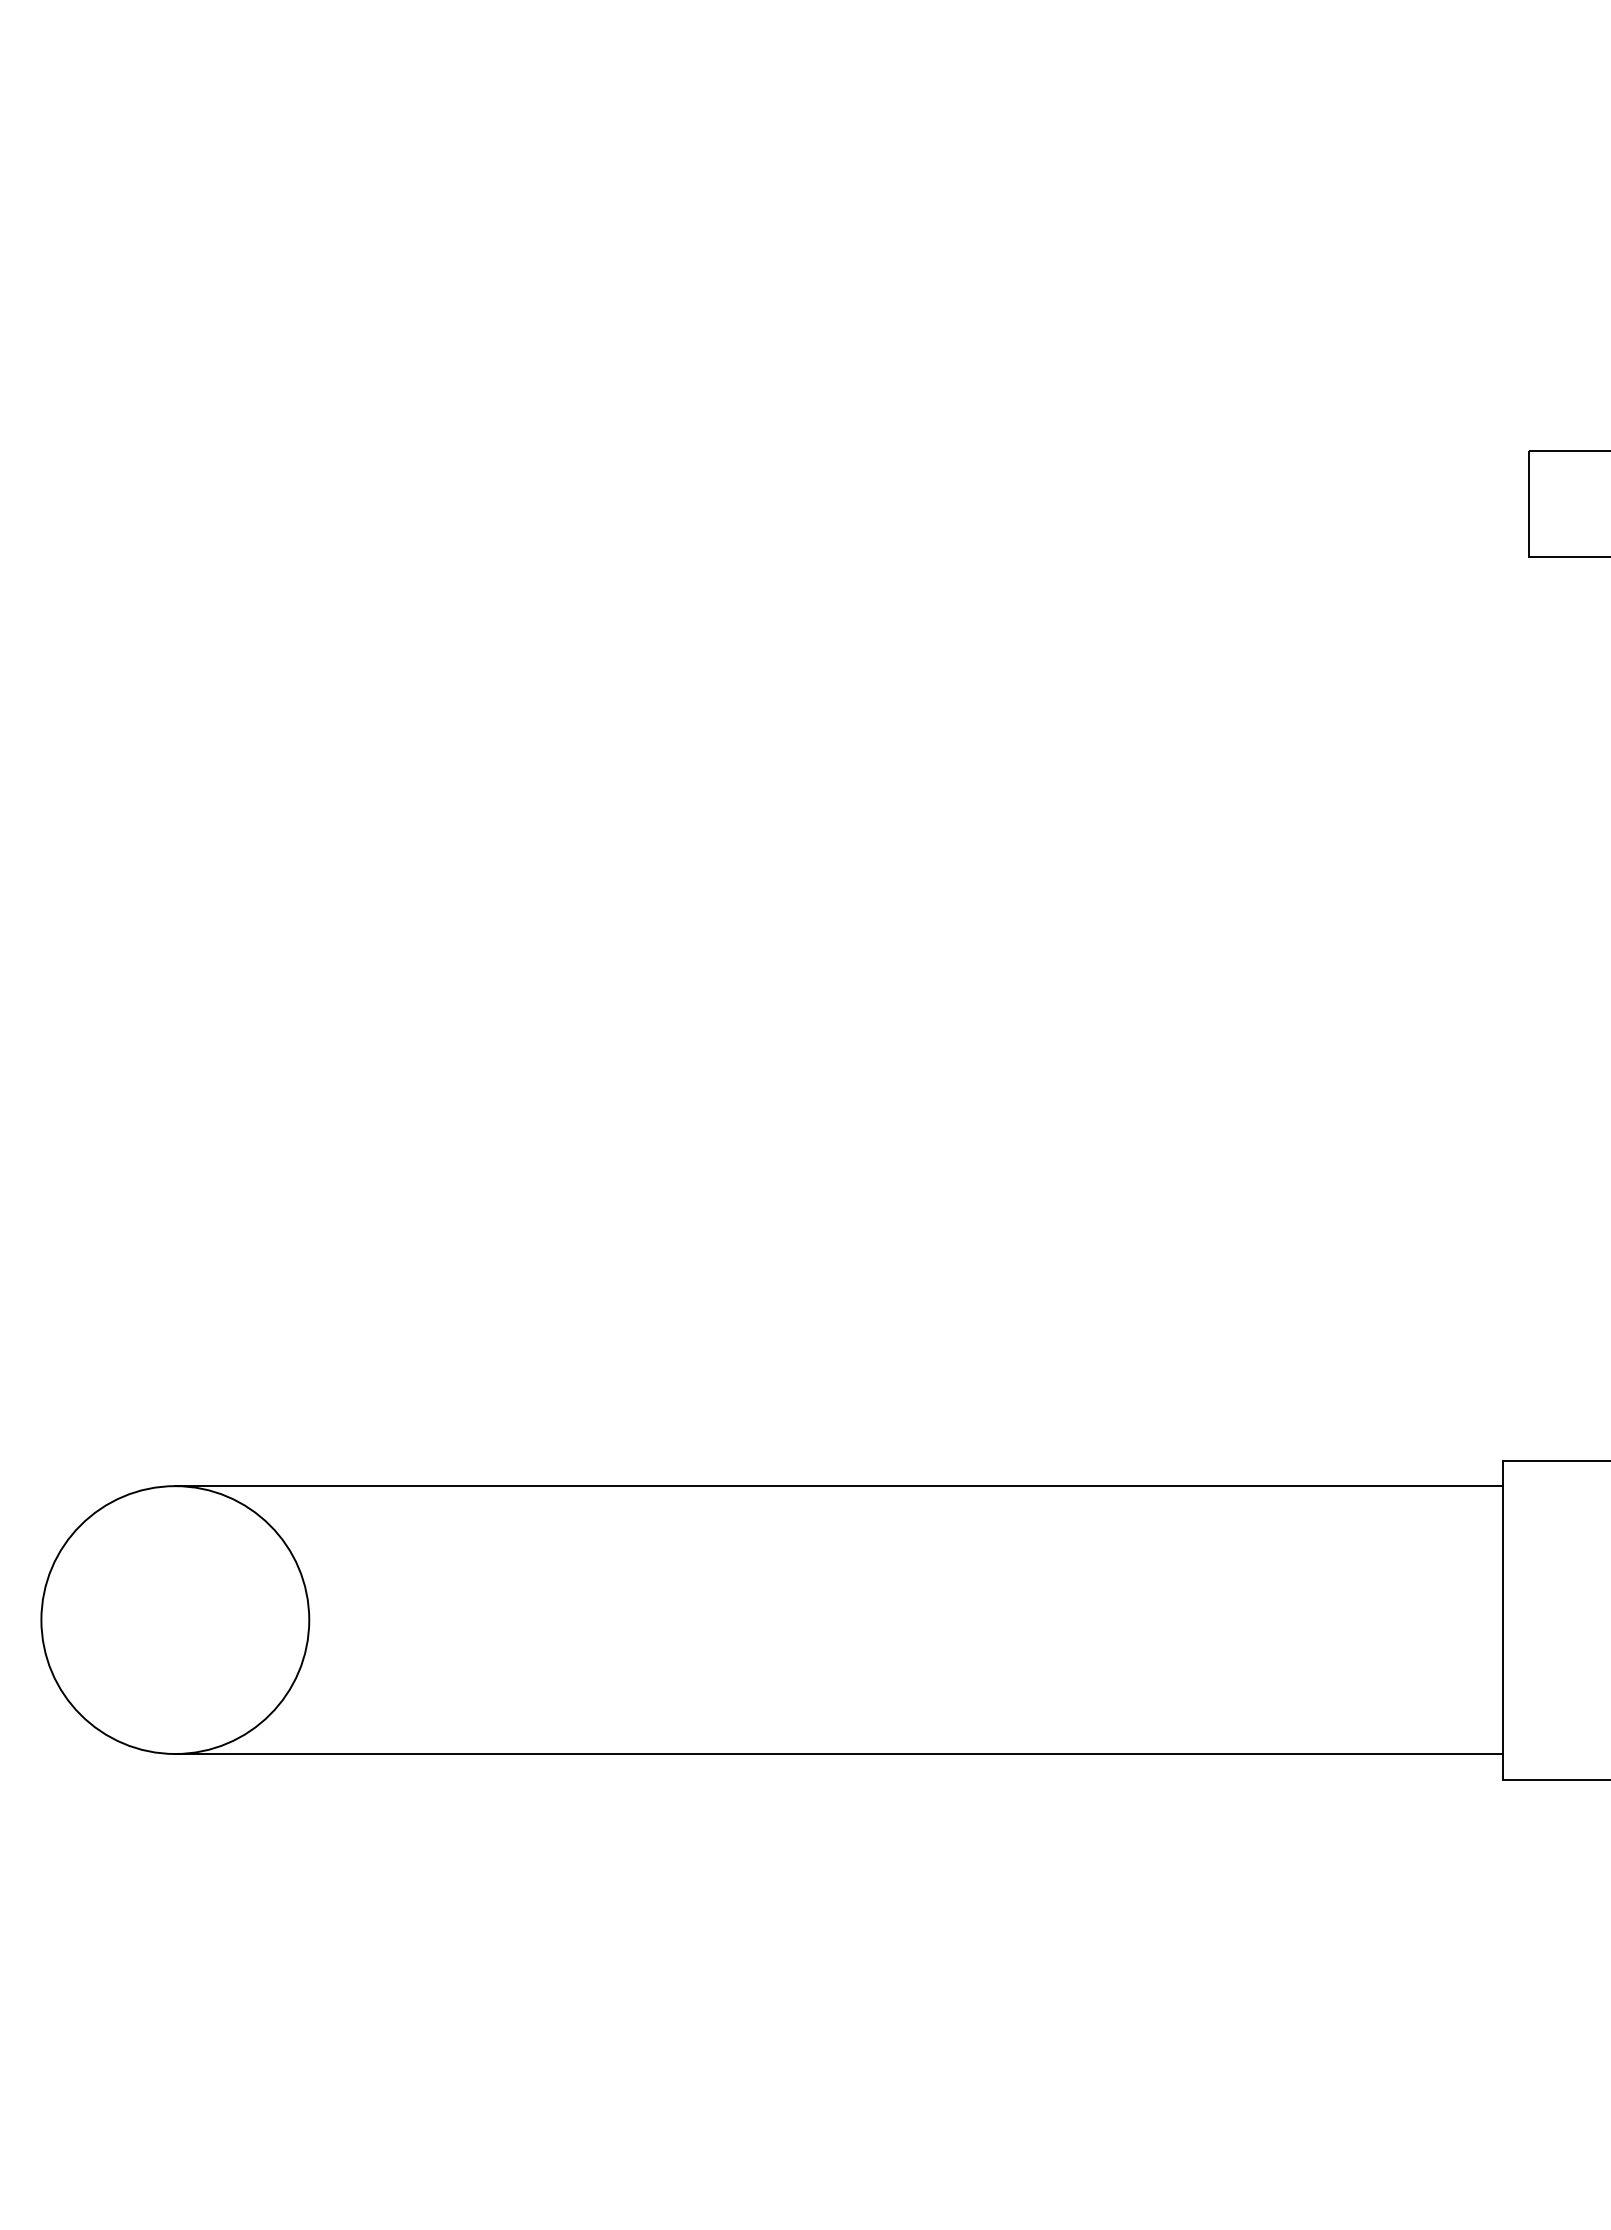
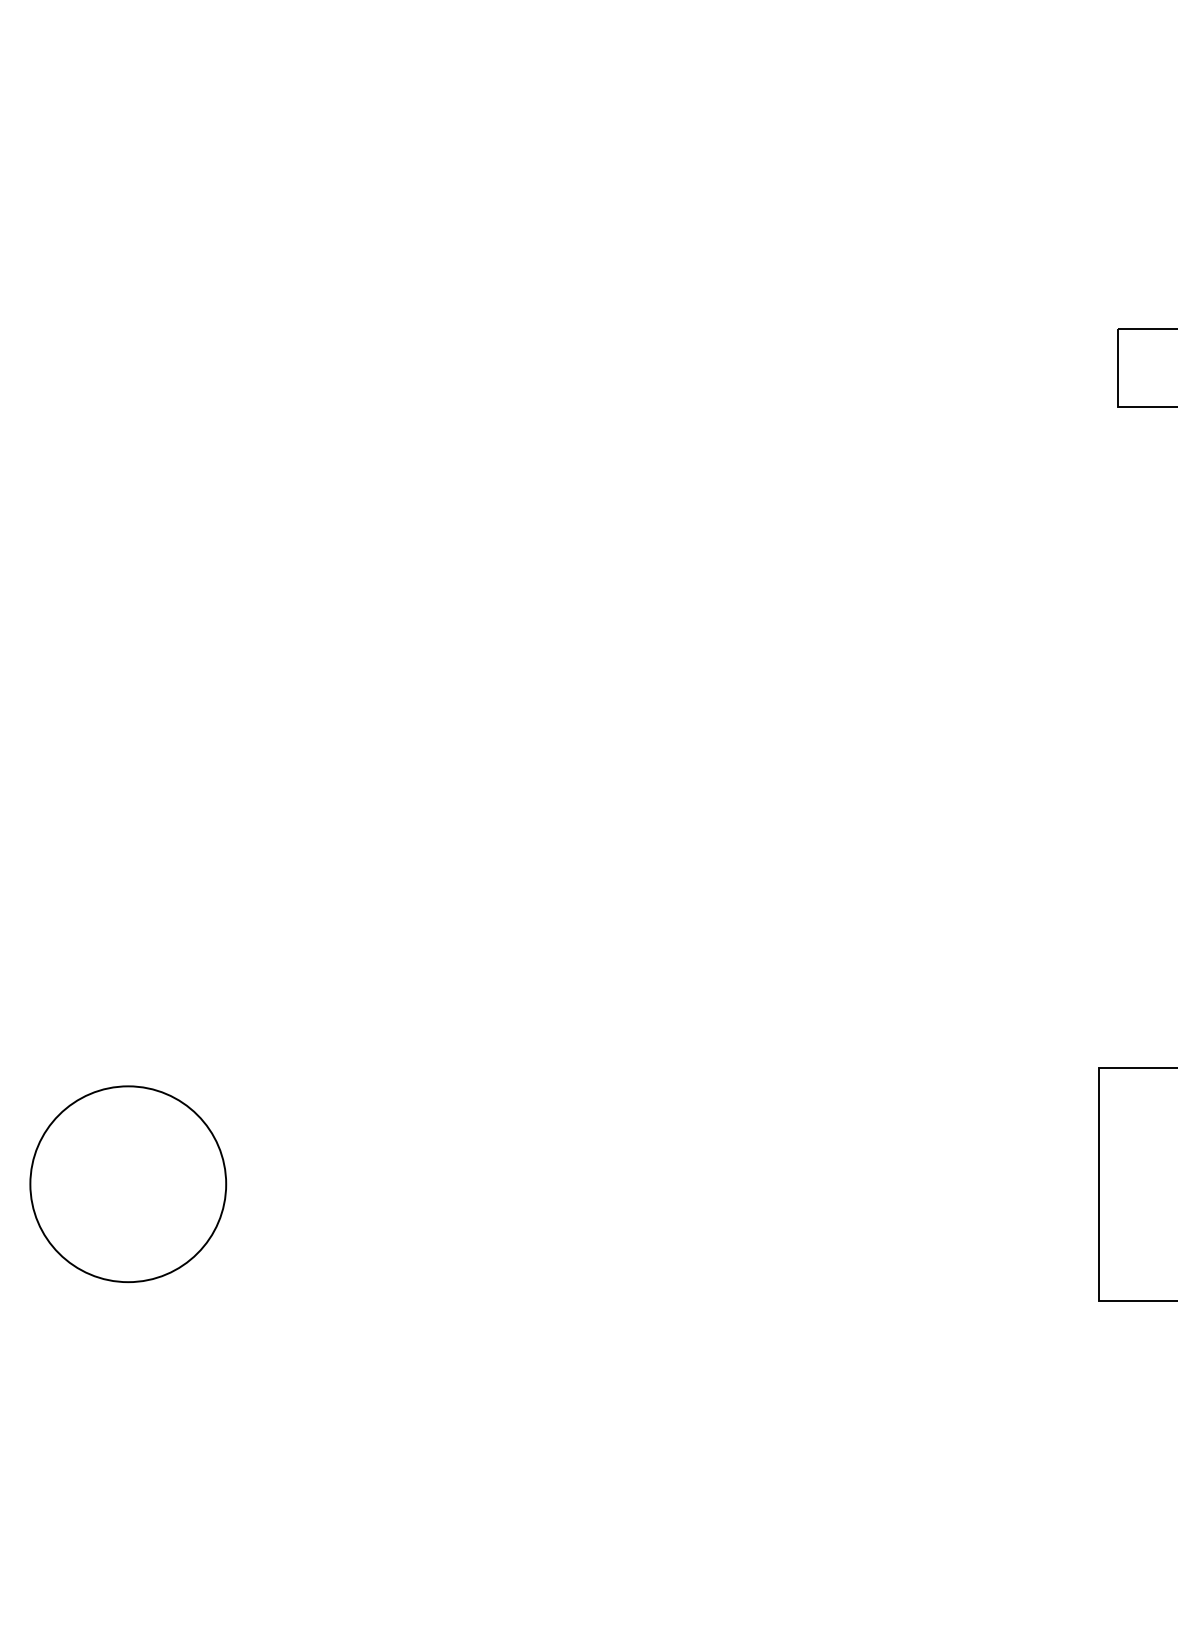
line: (838, 1486) -> (613, 1086), removed
line: (838, 1753) -> (613, 1281), removed

